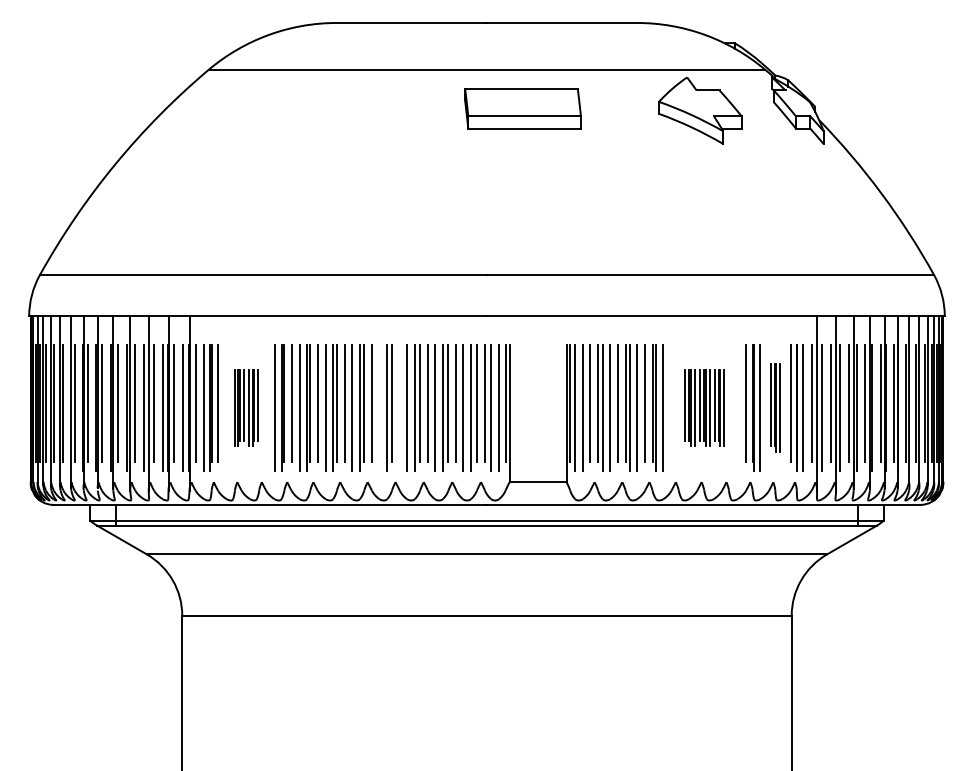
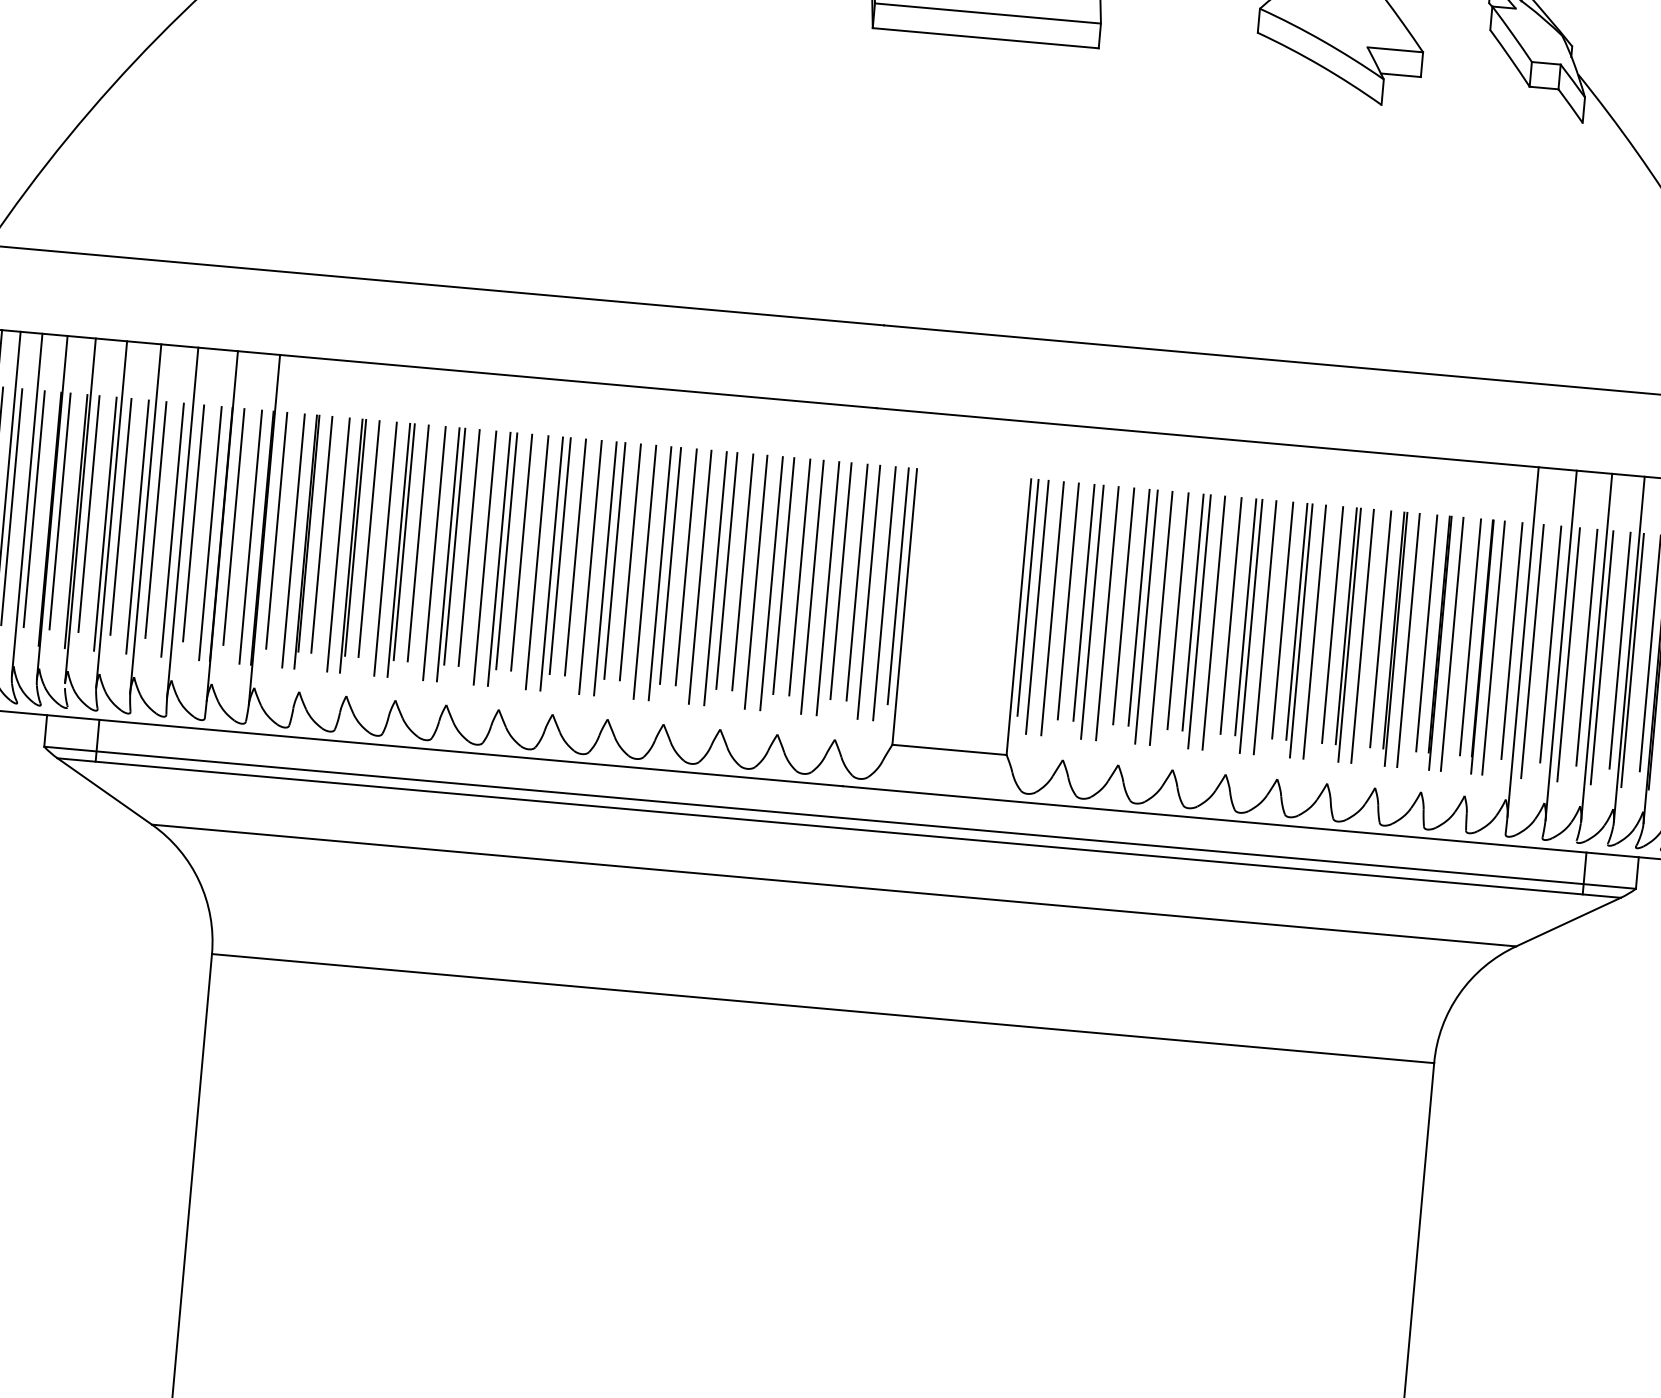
line: (399, 403) -> (685, 567), added
part: (246, 407) -> (378, 547), size x1.67
line: (379, 407) -> (644, 571), added
part: (704, 407) -> (1296, 629), size x1.67
part: (775, 407) -> (1438, 642), size x1.43

